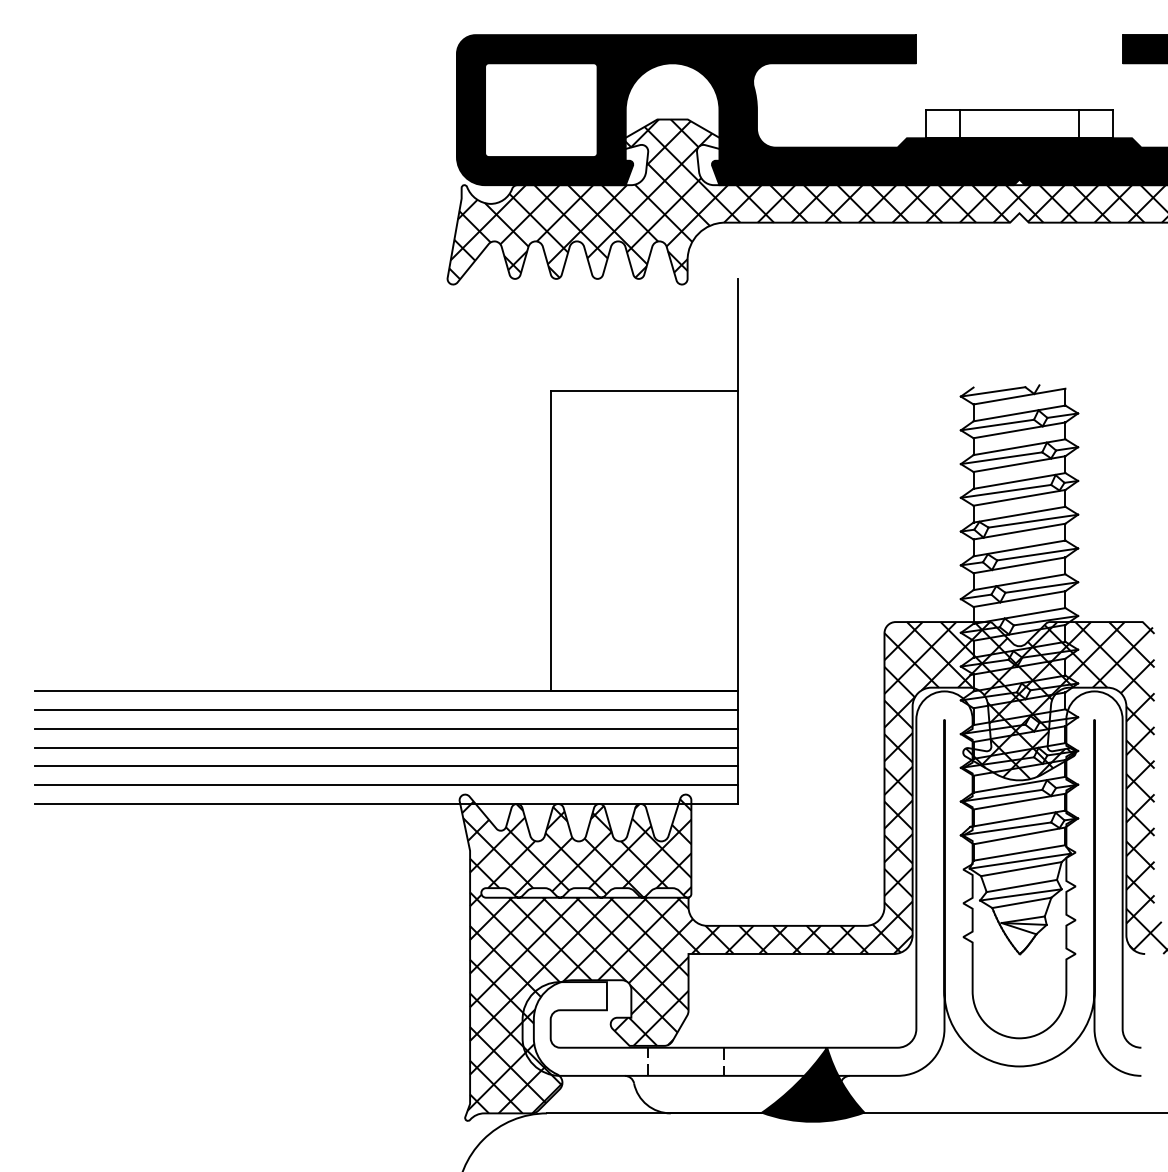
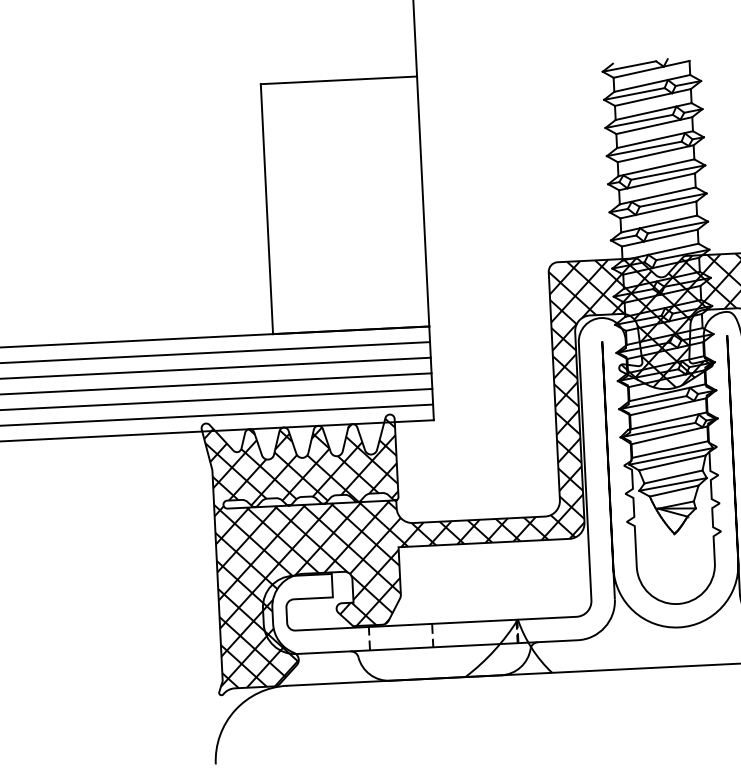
fill: (813, 1084) -> (507, 650), removed

